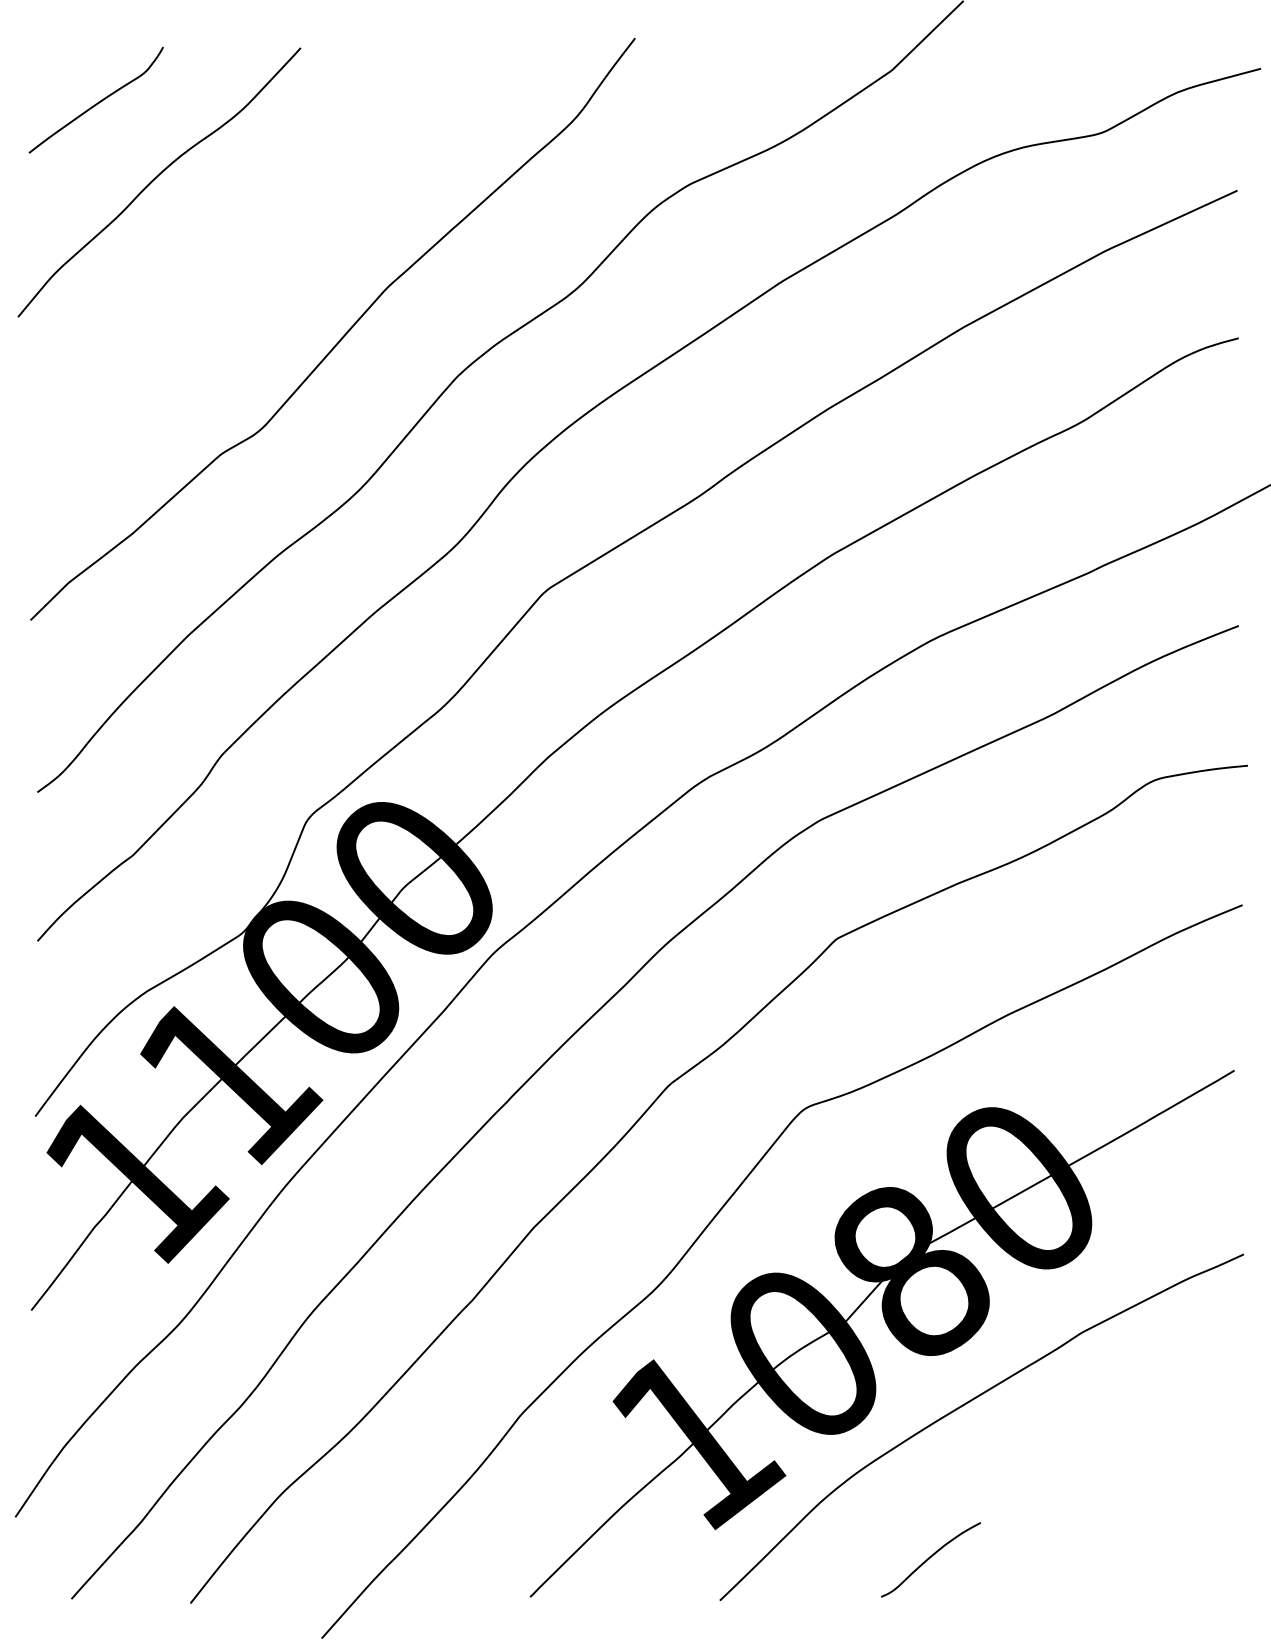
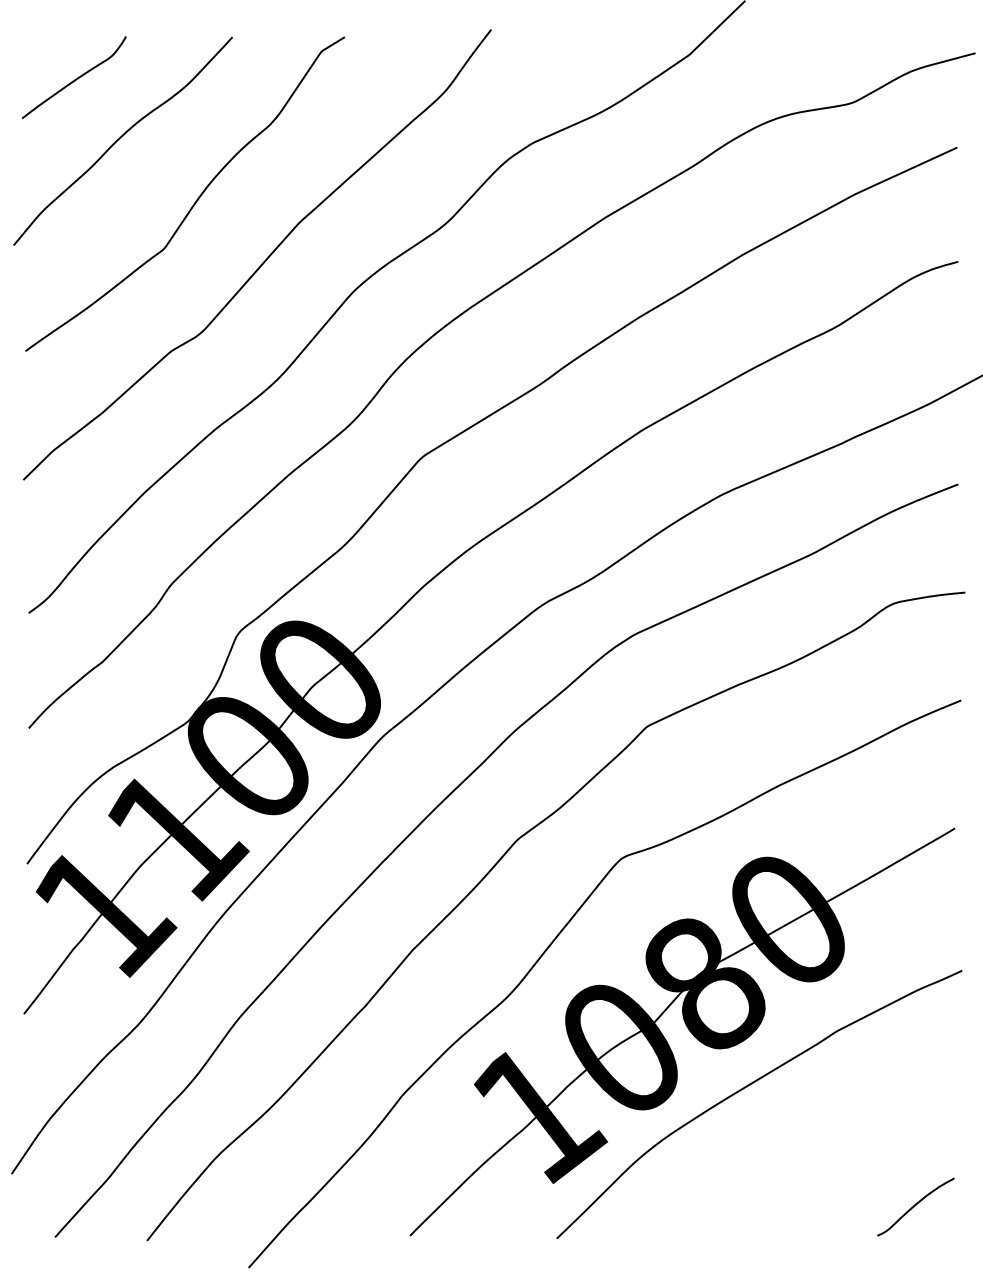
curve: (253, 259) -> (195, 200), added
curve: (930, 1558) -> (915, 1206), moved

